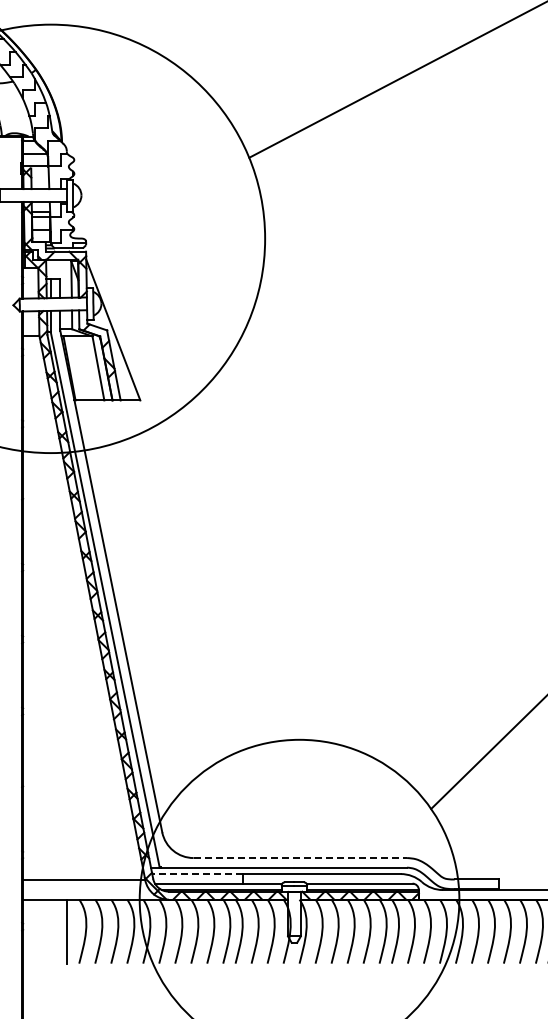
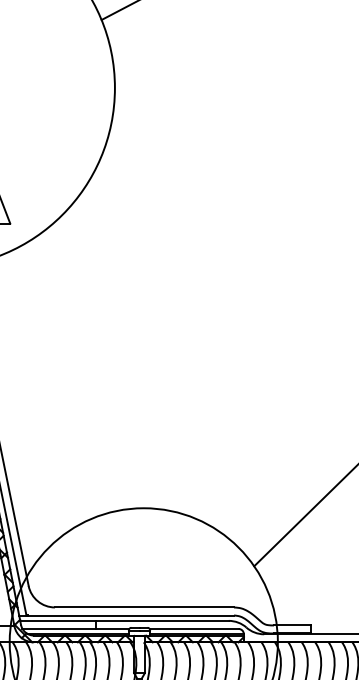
line: (300, 858) -> (144, 607), dashed -> solid
line: (197, 874) -> (58, 621), dashed -> solid

